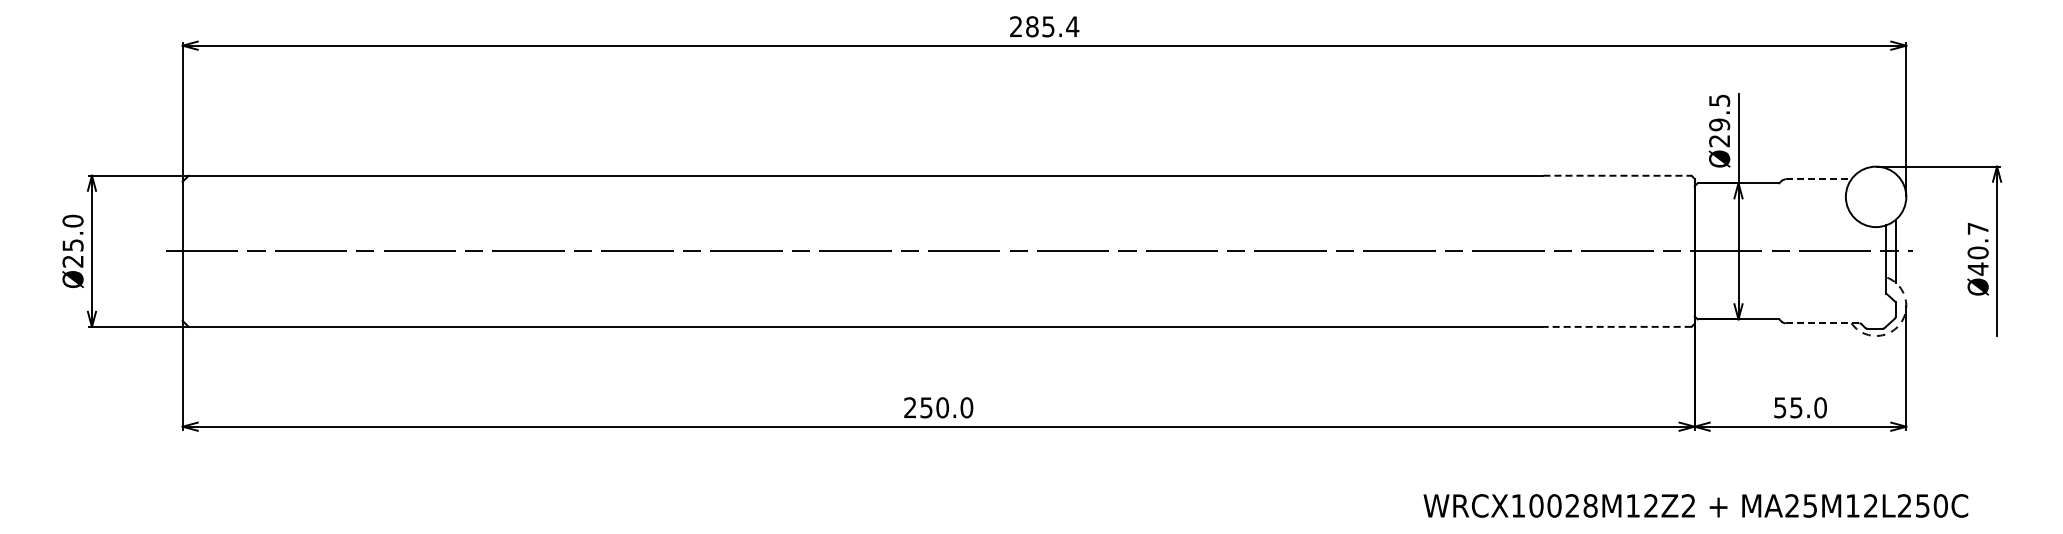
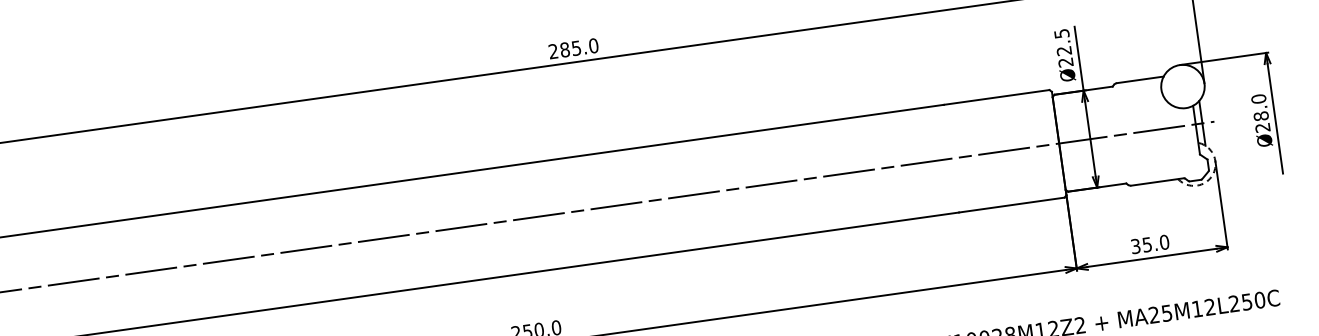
text: (1072, 26) -> (593, 45), 285.4 -> 285.0
text: (1719, 124) -> (1064, 50), Ø29.5 -> Ø22.5
line: (1618, 175) -> (997, 97), dashed -> solid
line: (1818, 179) -> (1140, 79), dashed -> solid
text: (1977, 248) -> (1260, 113), Ø40.7 -> Ø28.0
line: (1822, 323) -> (1157, 182), dashed -> solid
line: (1617, 326) -> (1011, 204), dashed -> solid
text: (1780, 407) -> (1135, 246), 55.0 -> 35.0

